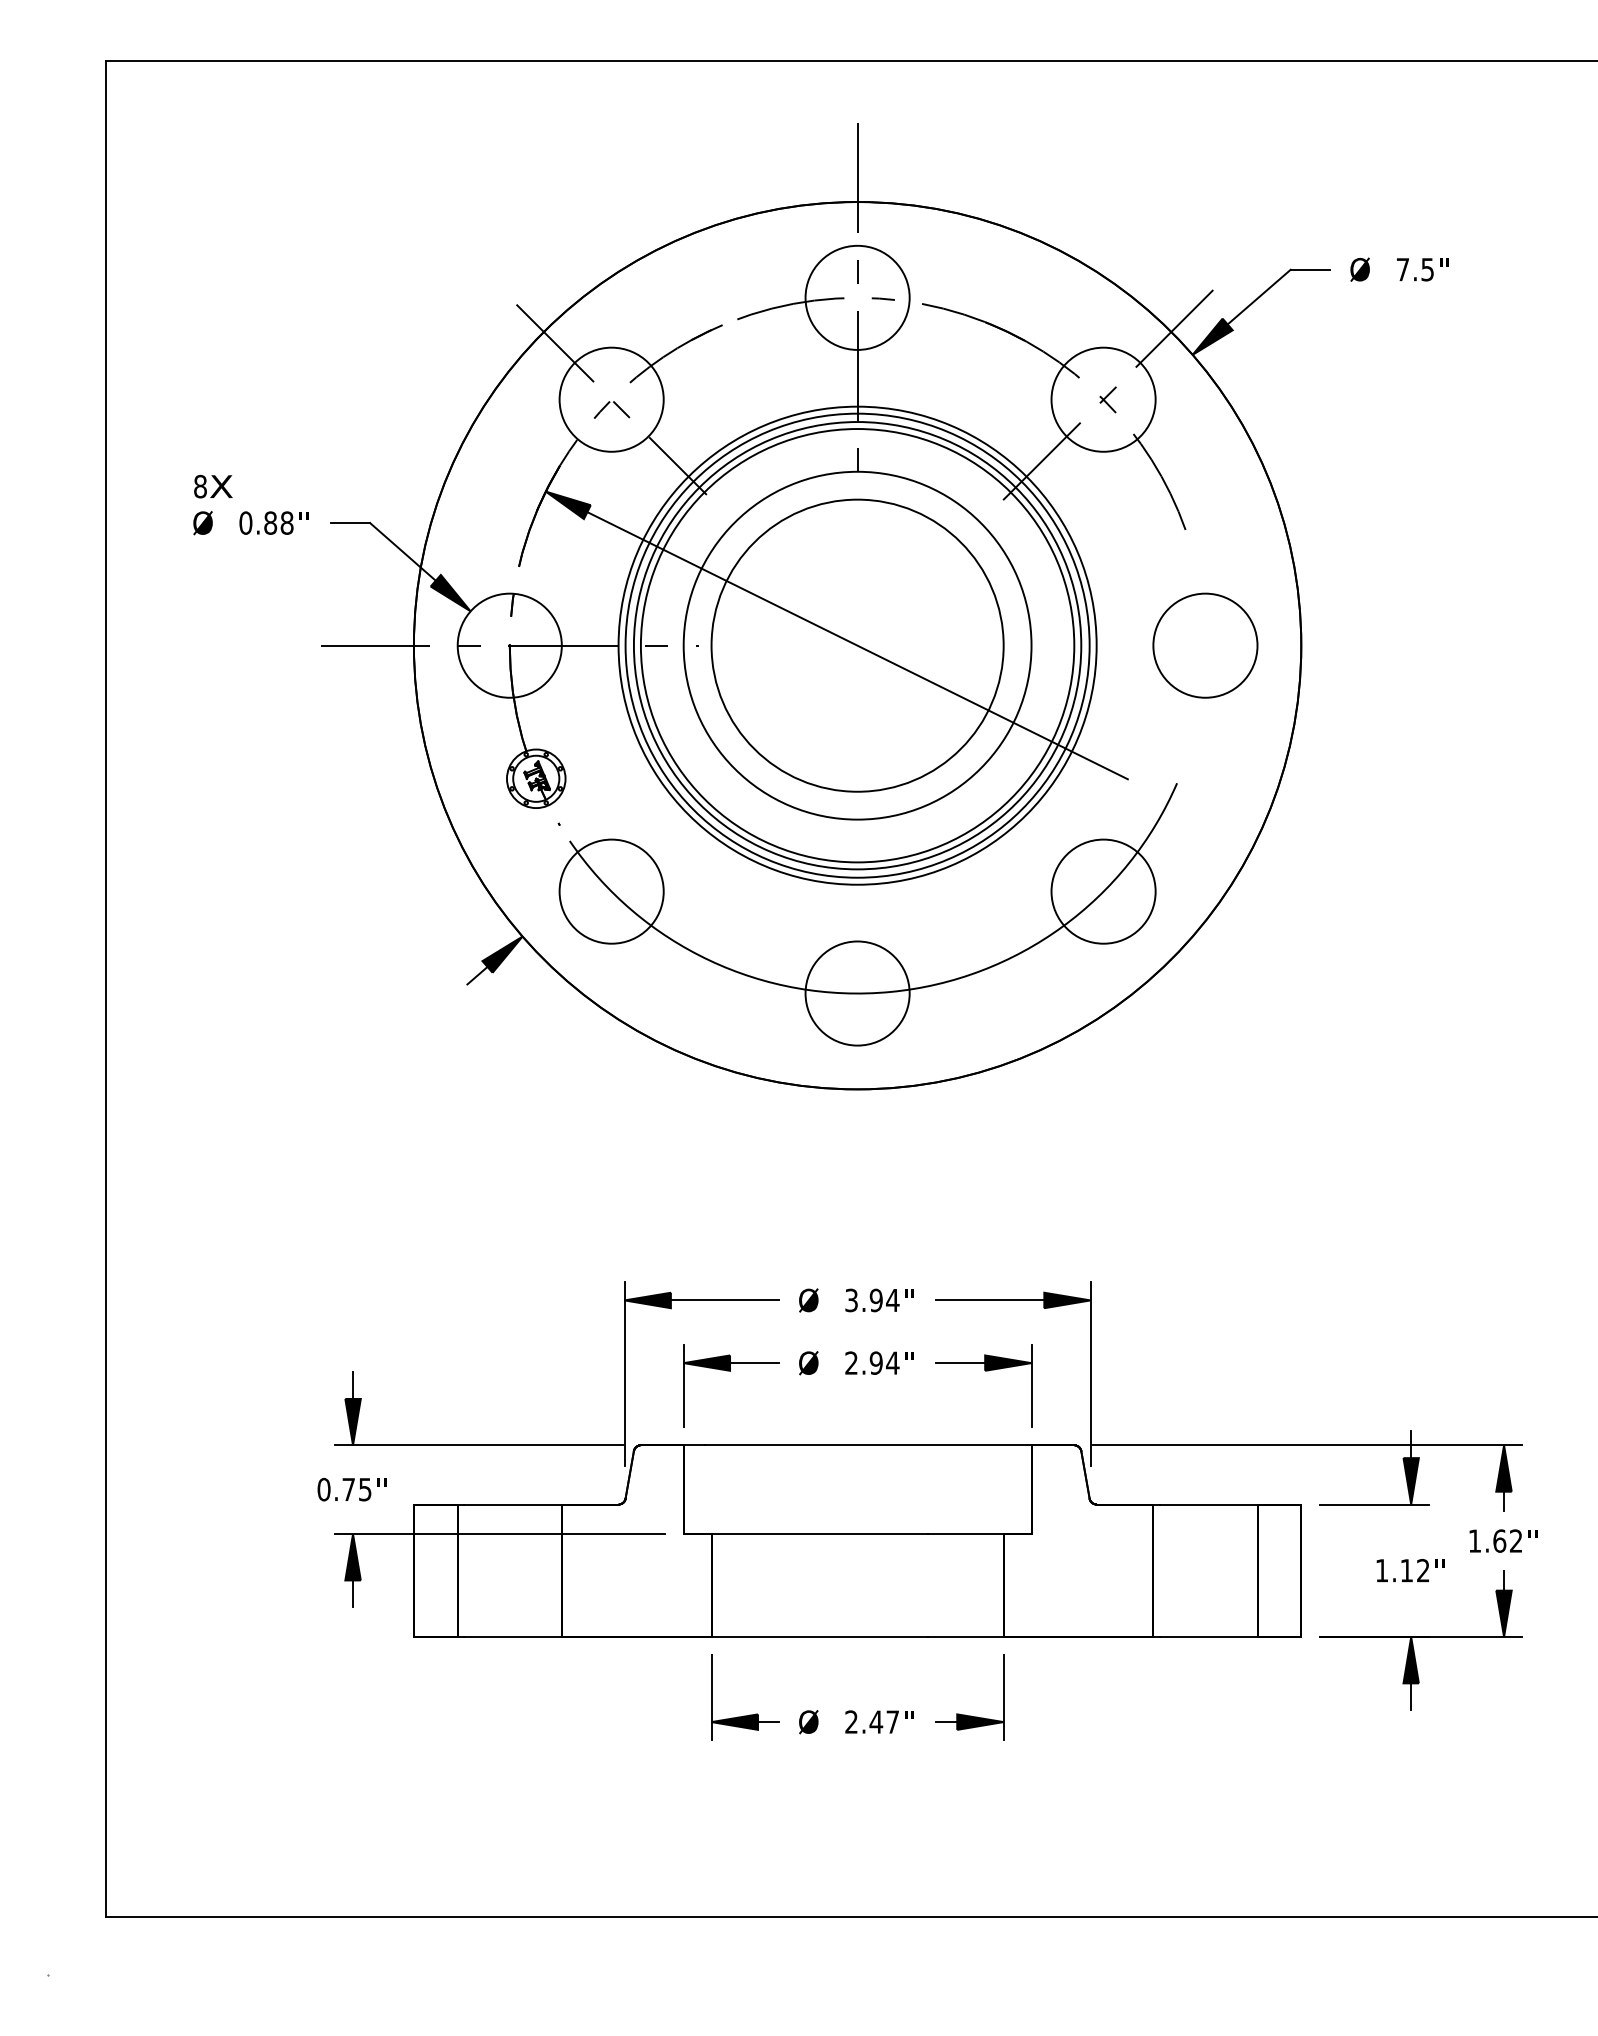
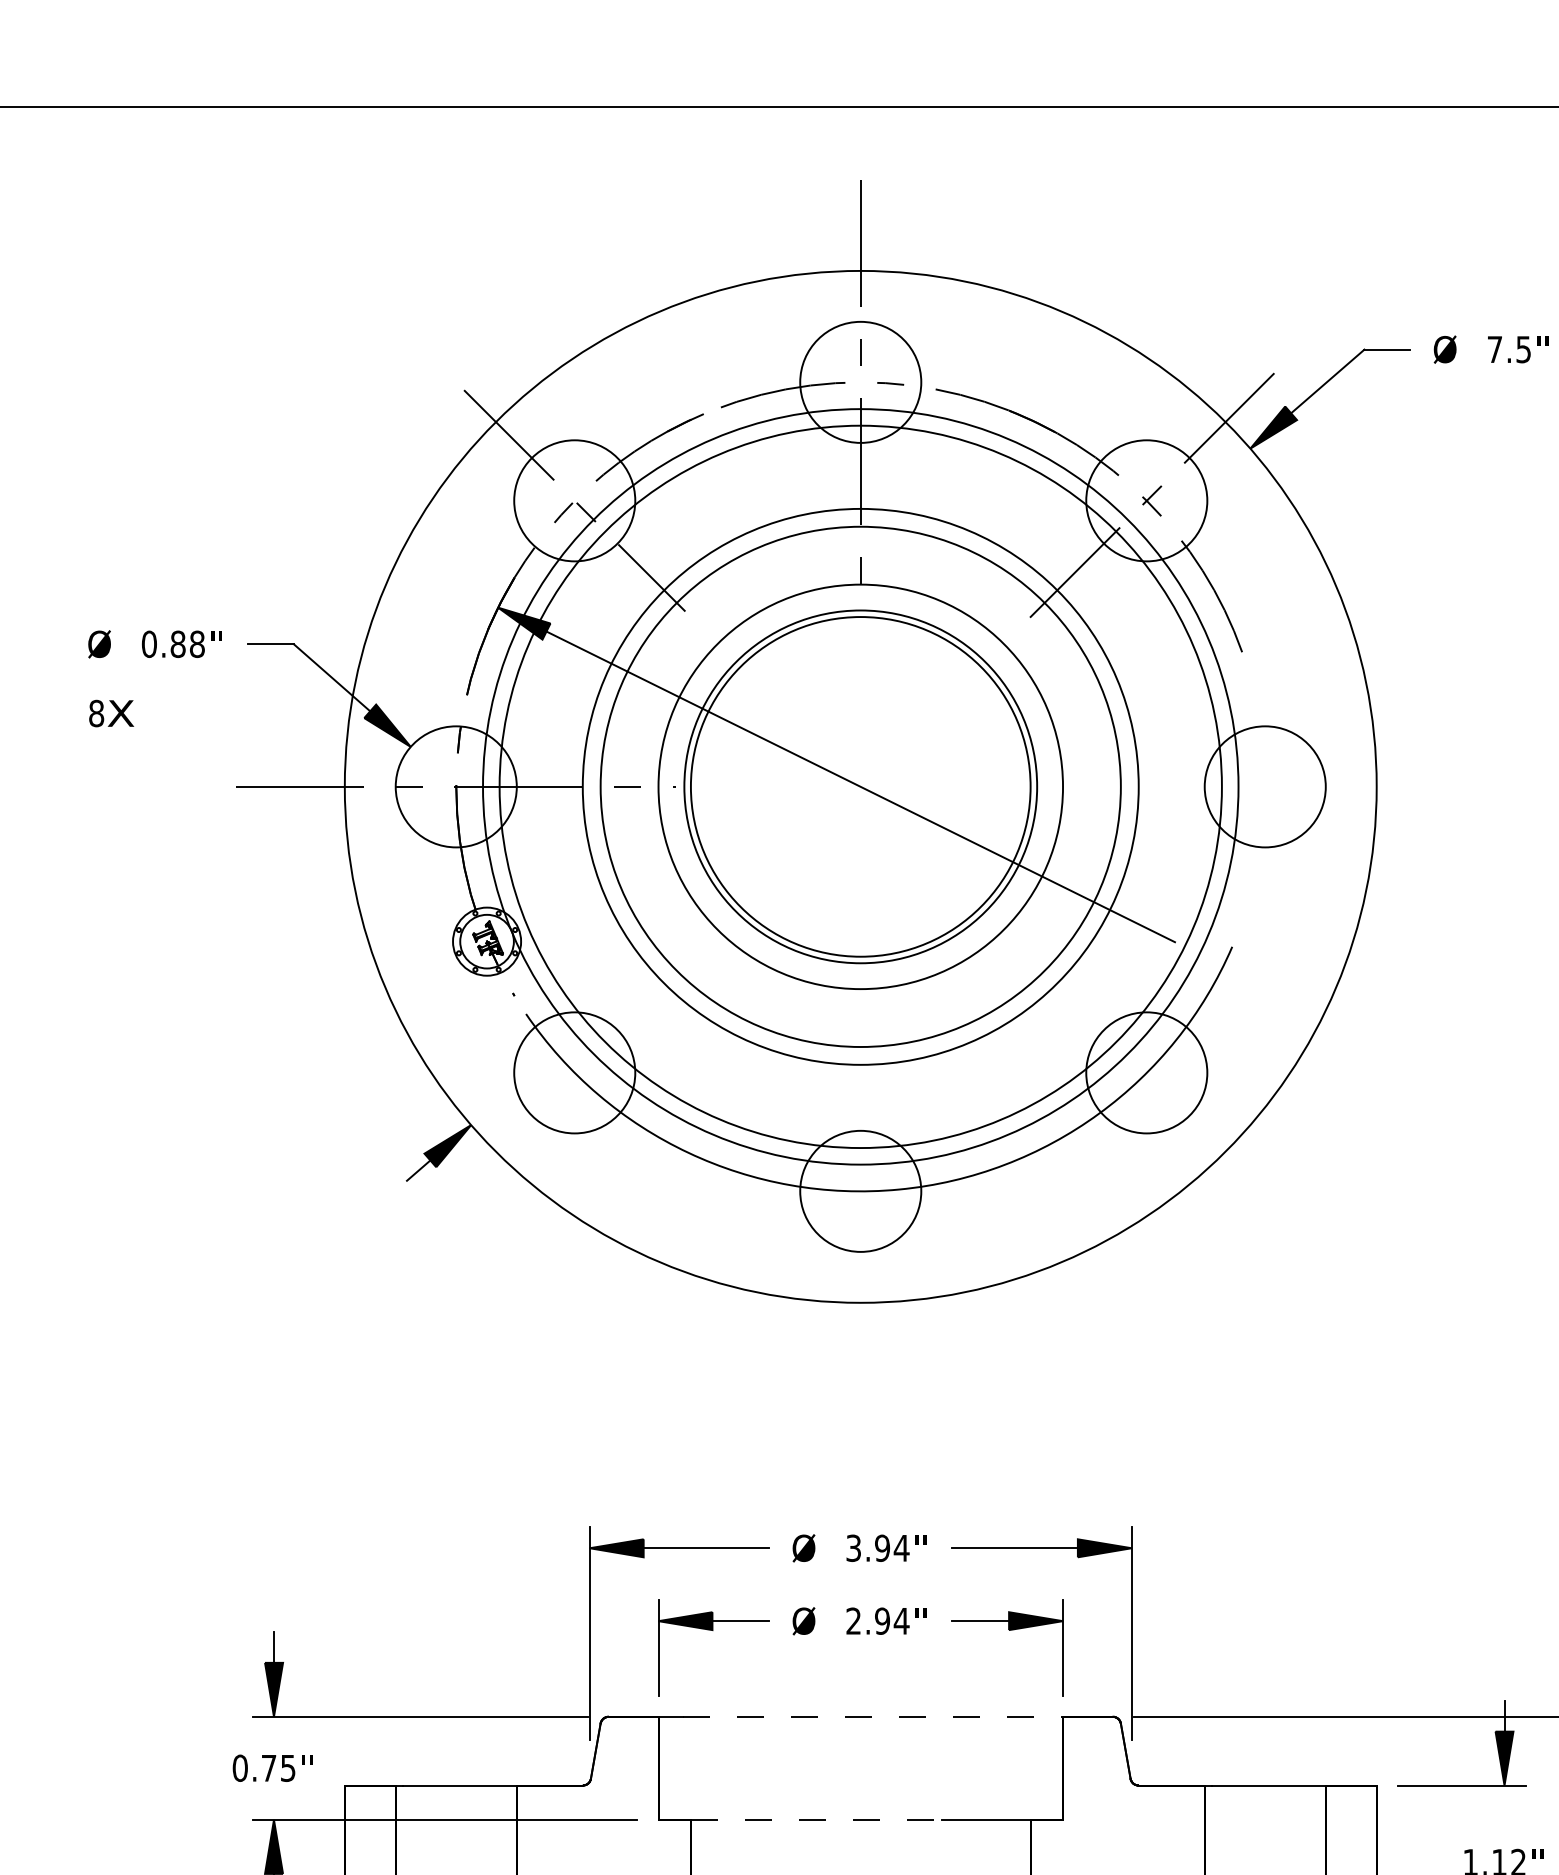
text: (213, 486) -> (111, 713), moved
circle: (857, 645) -> (860, 786), size x0.7
circle: (857, 645) -> (860, 786), size x0.7
circle: (857, 645) -> (860, 786), size x1.4
line: (868, 1445) -> (873, 1716), solid -> dashed
line: (820, 1534) -> (817, 1820), solid -> dashed

